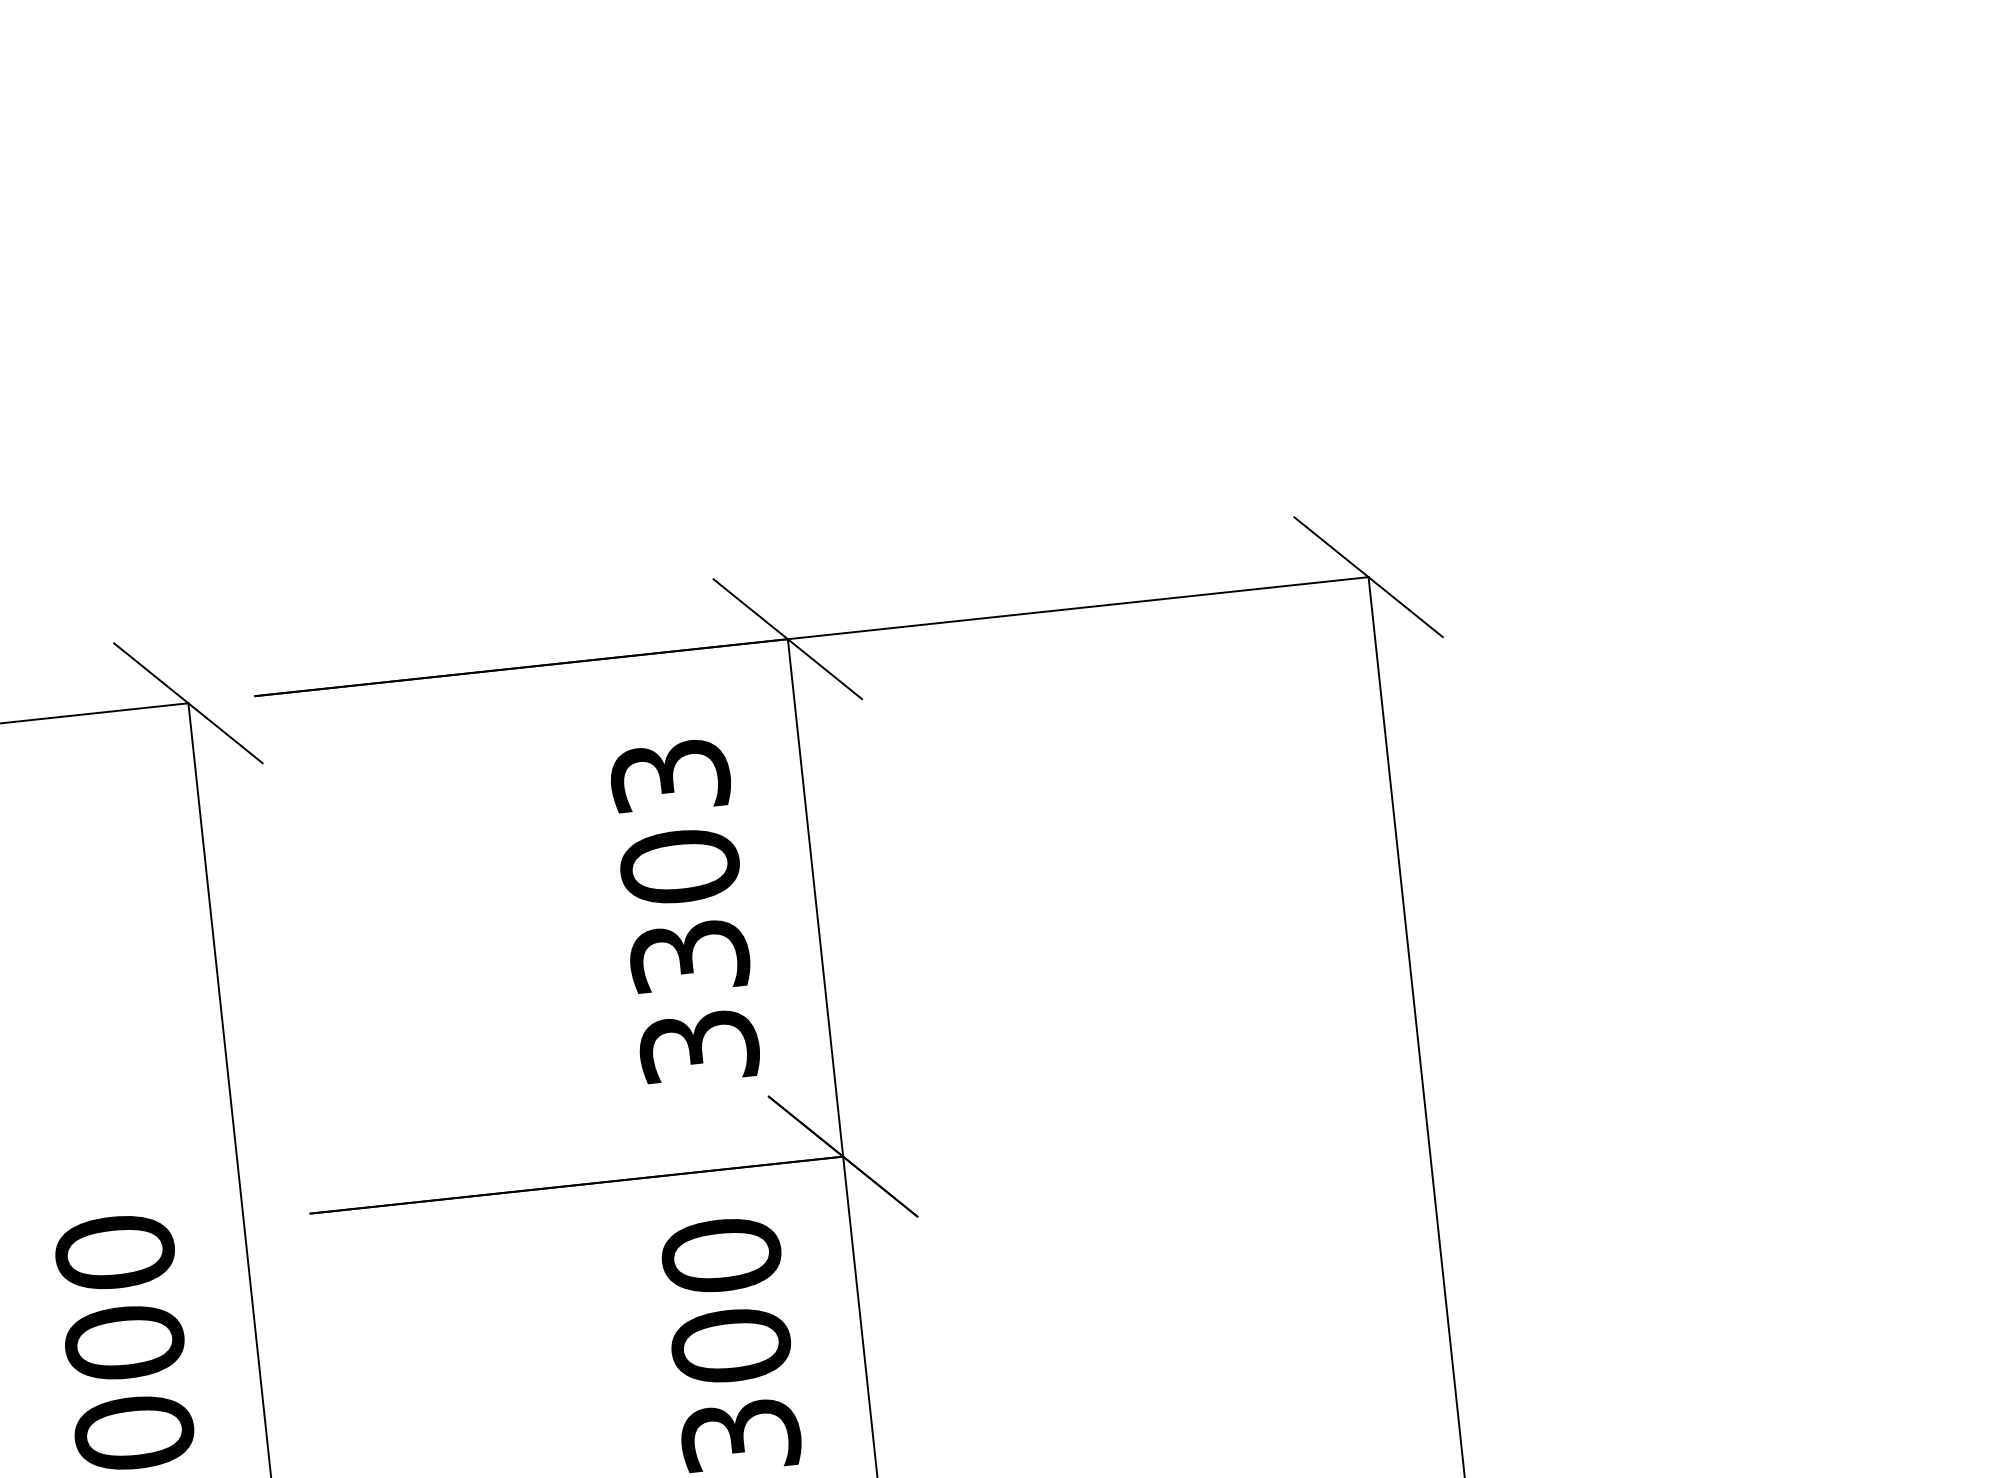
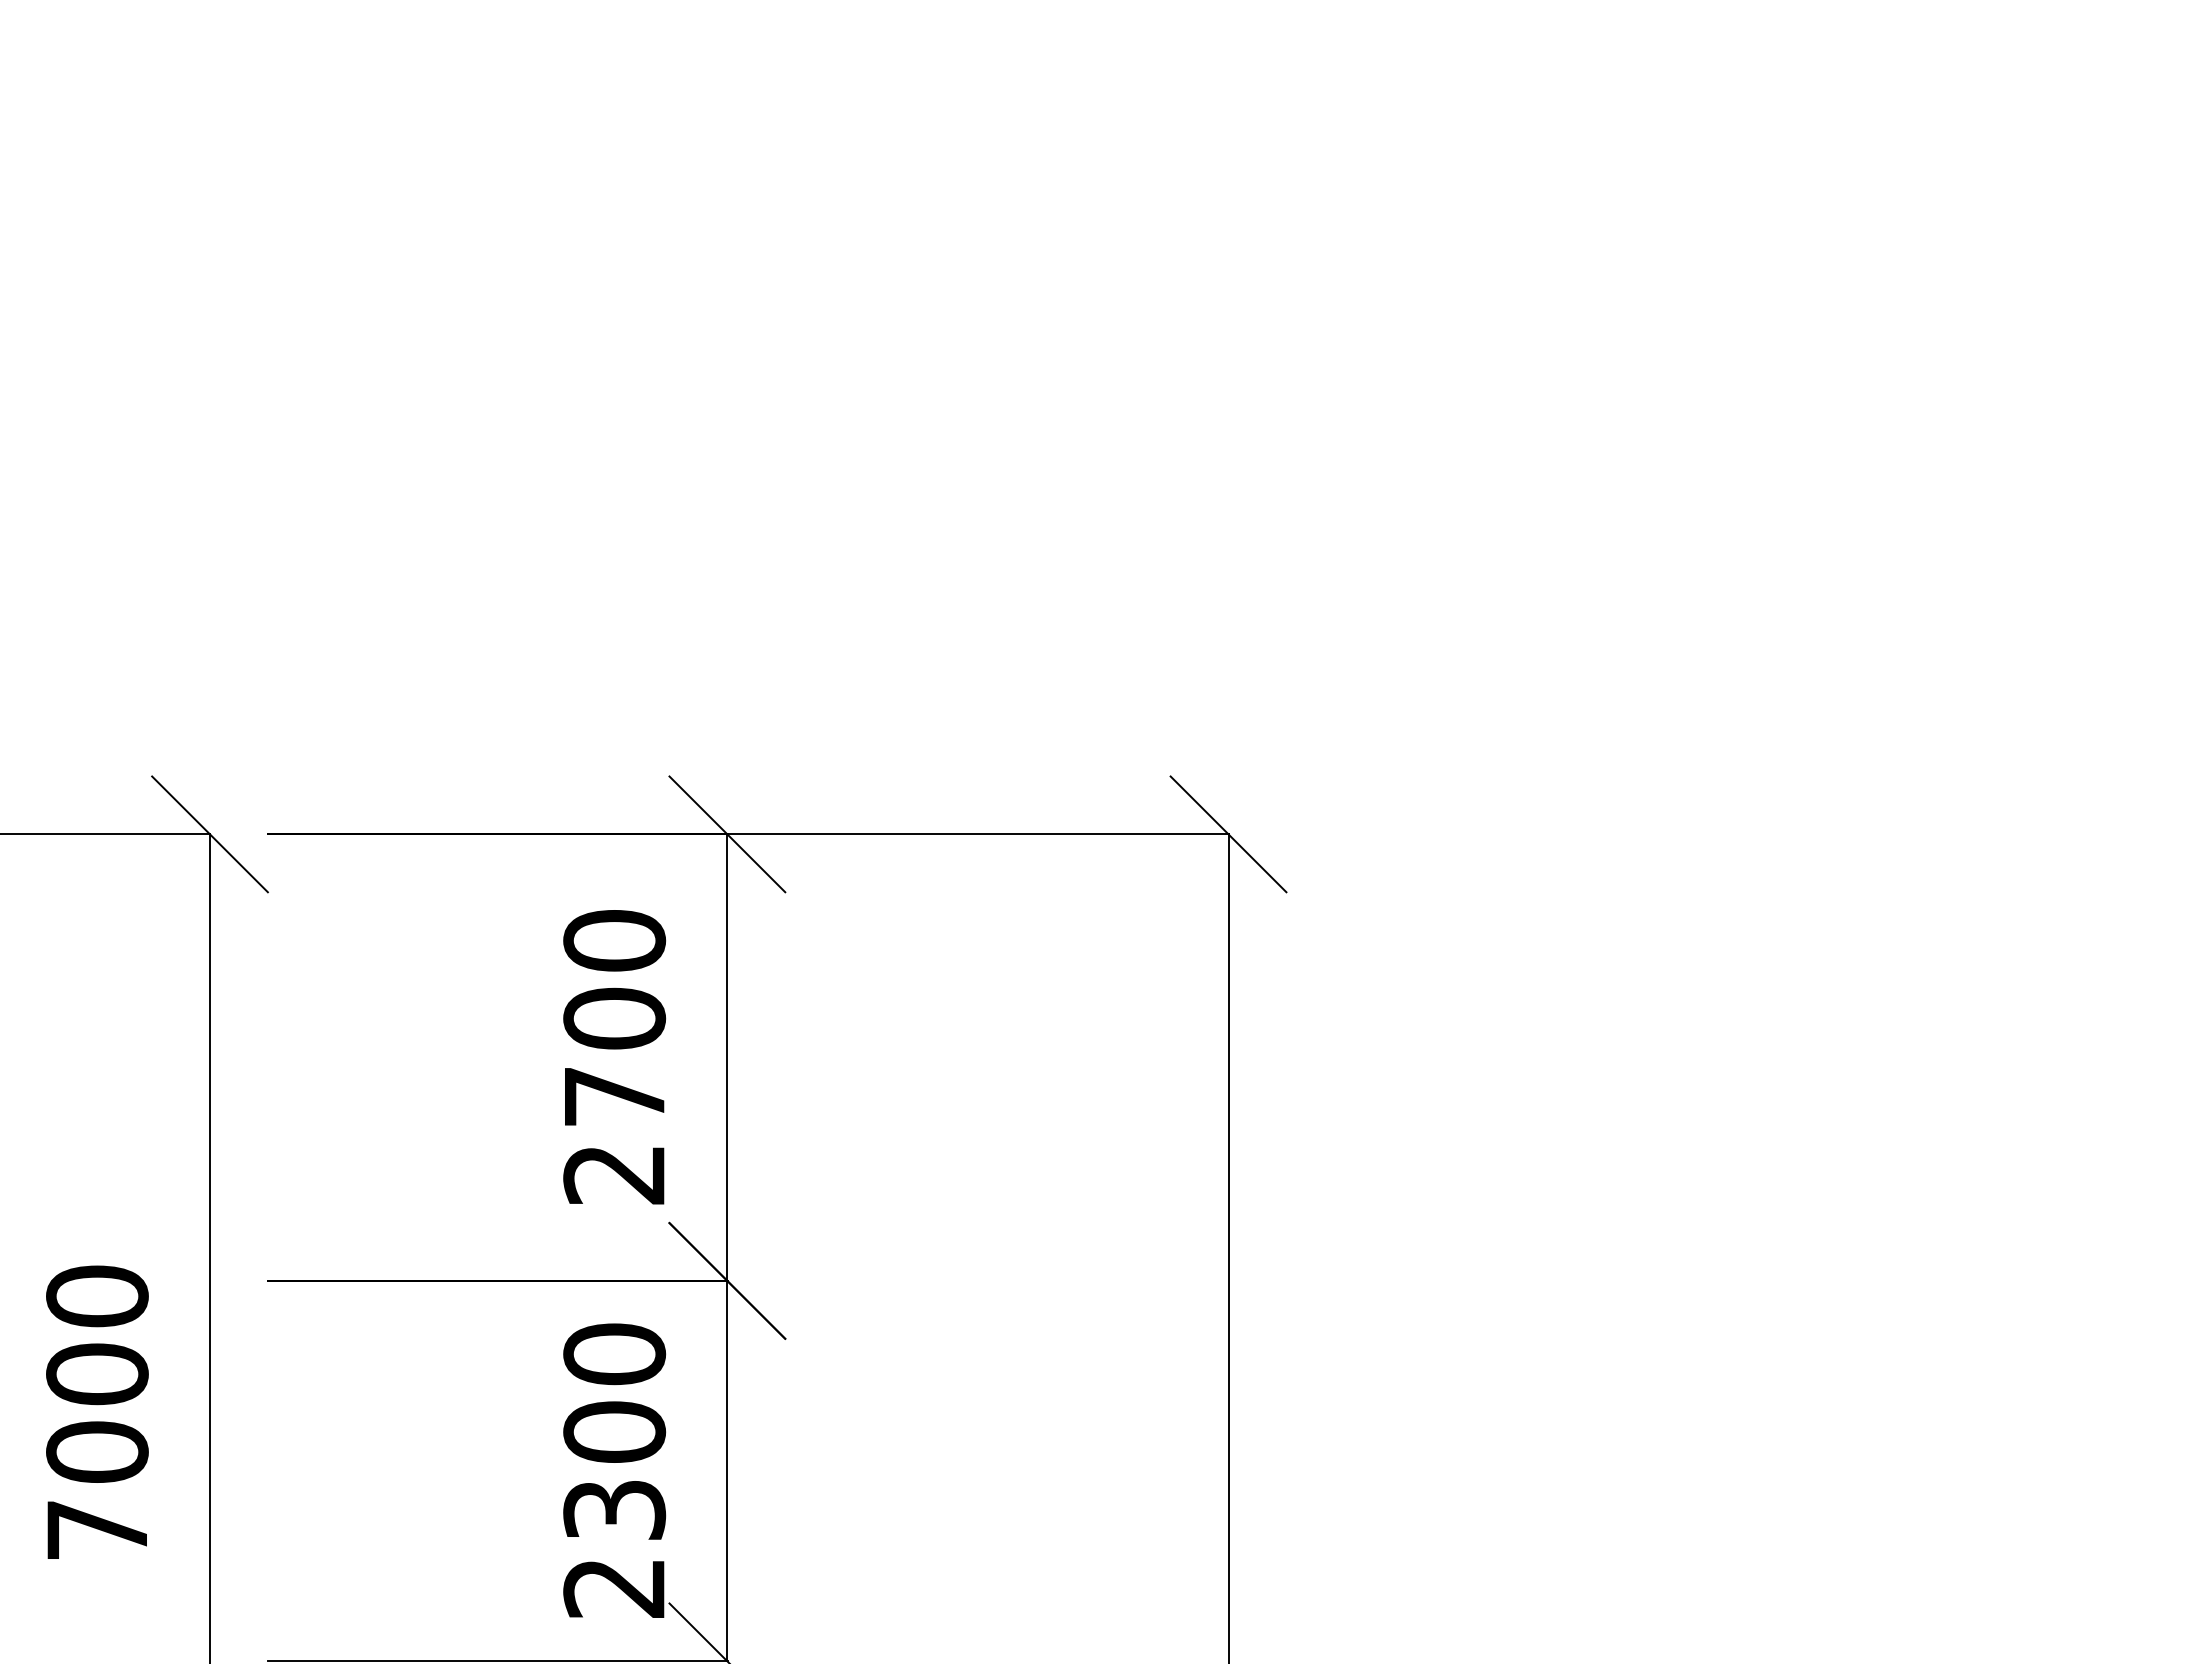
text: (684, 911) -> (614, 1057), 3303 -> 2700

